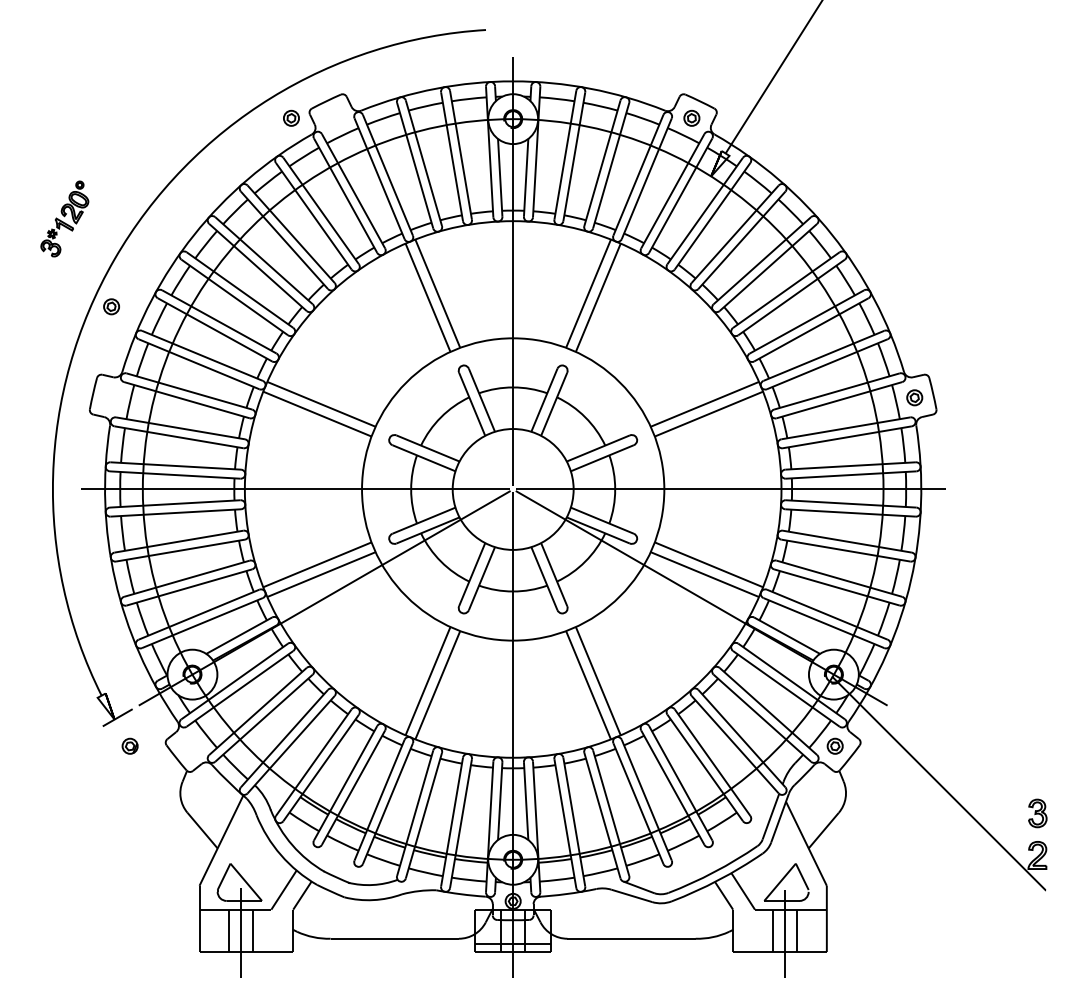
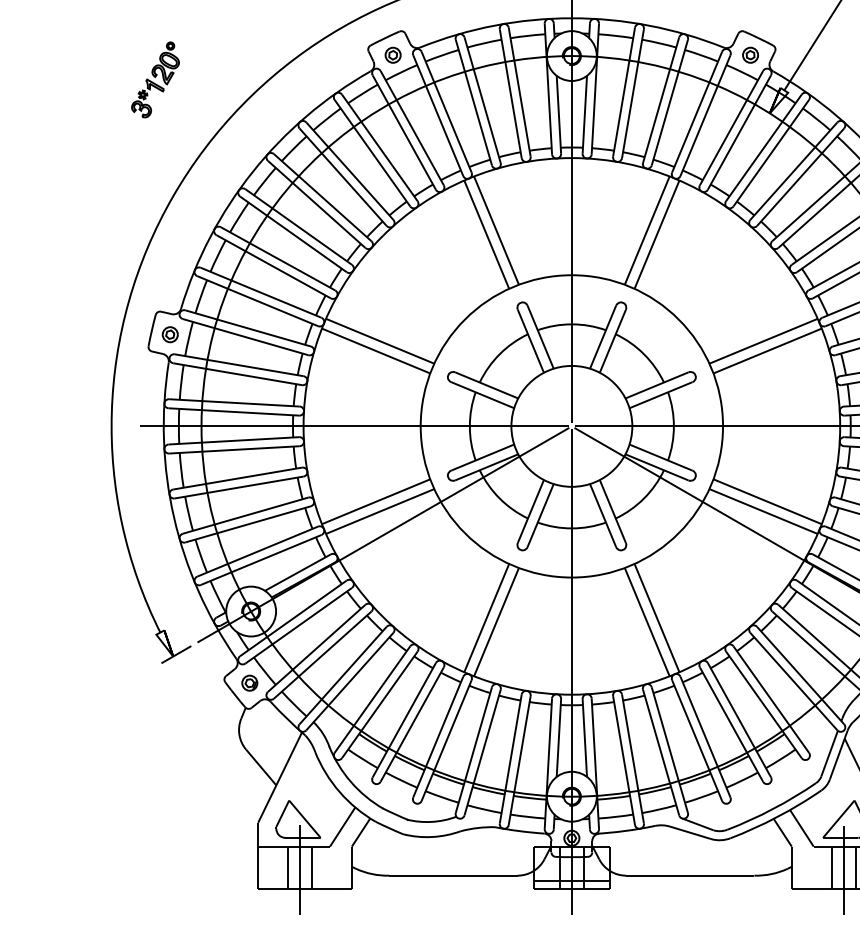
part: (291, 117) -> (393, 54), moved
part: (64, 218) -> (155, 79), moved
part: (111, 306) -> (170, 334), moved
part: (129, 745) -> (249, 682), moved

